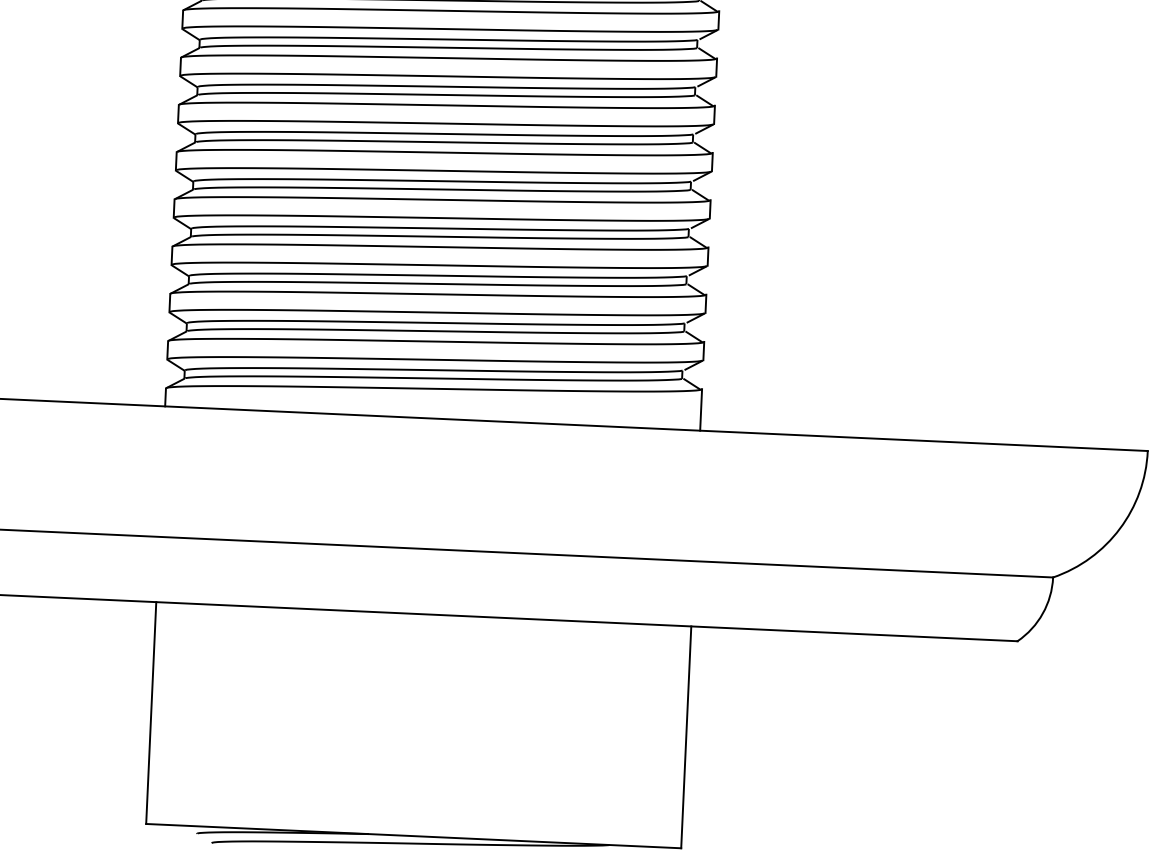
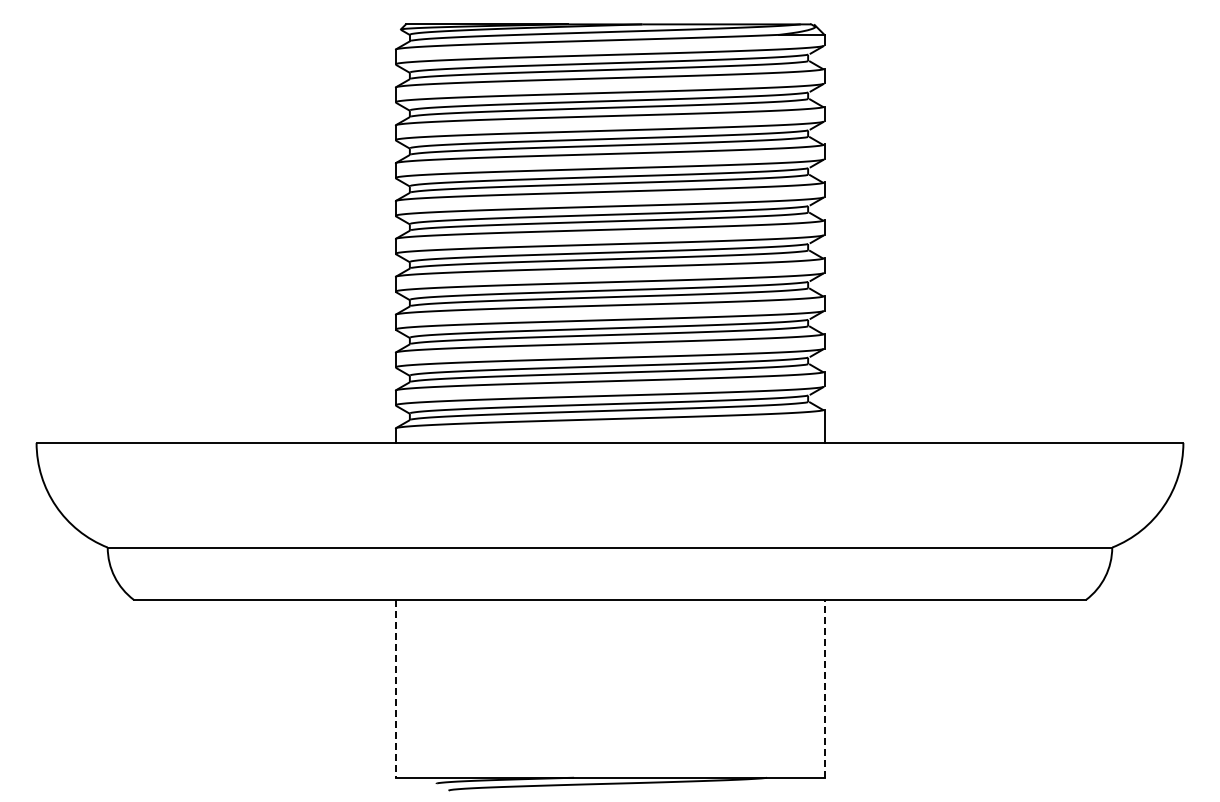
line: (151, 712) -> (395, 688), solid -> dashed
line: (686, 736) -> (824, 688), solid -> dashed

